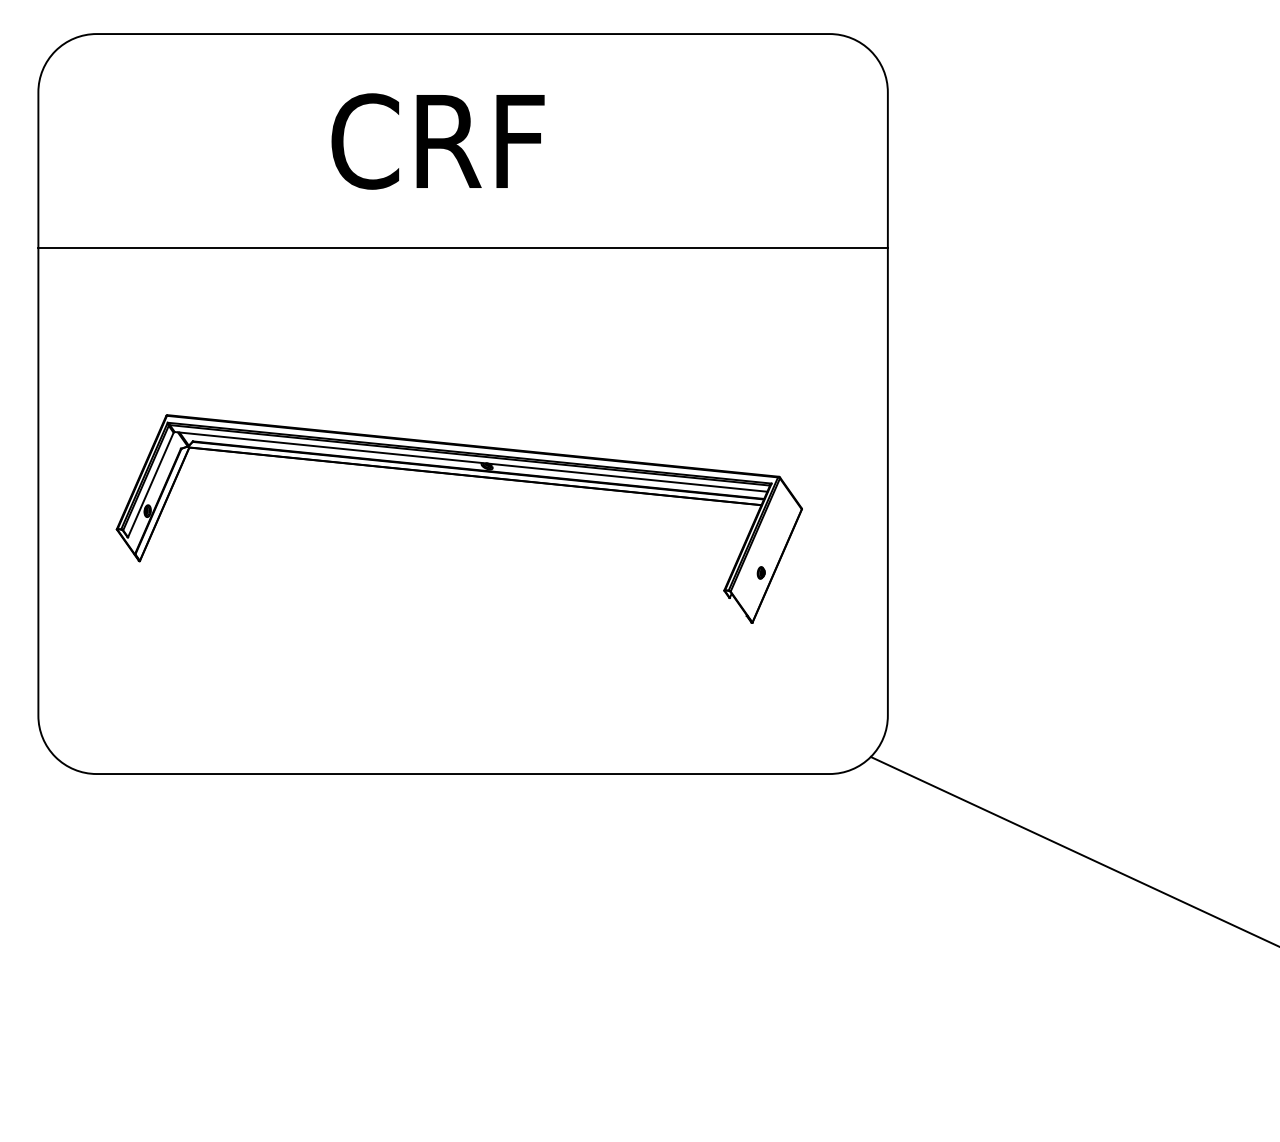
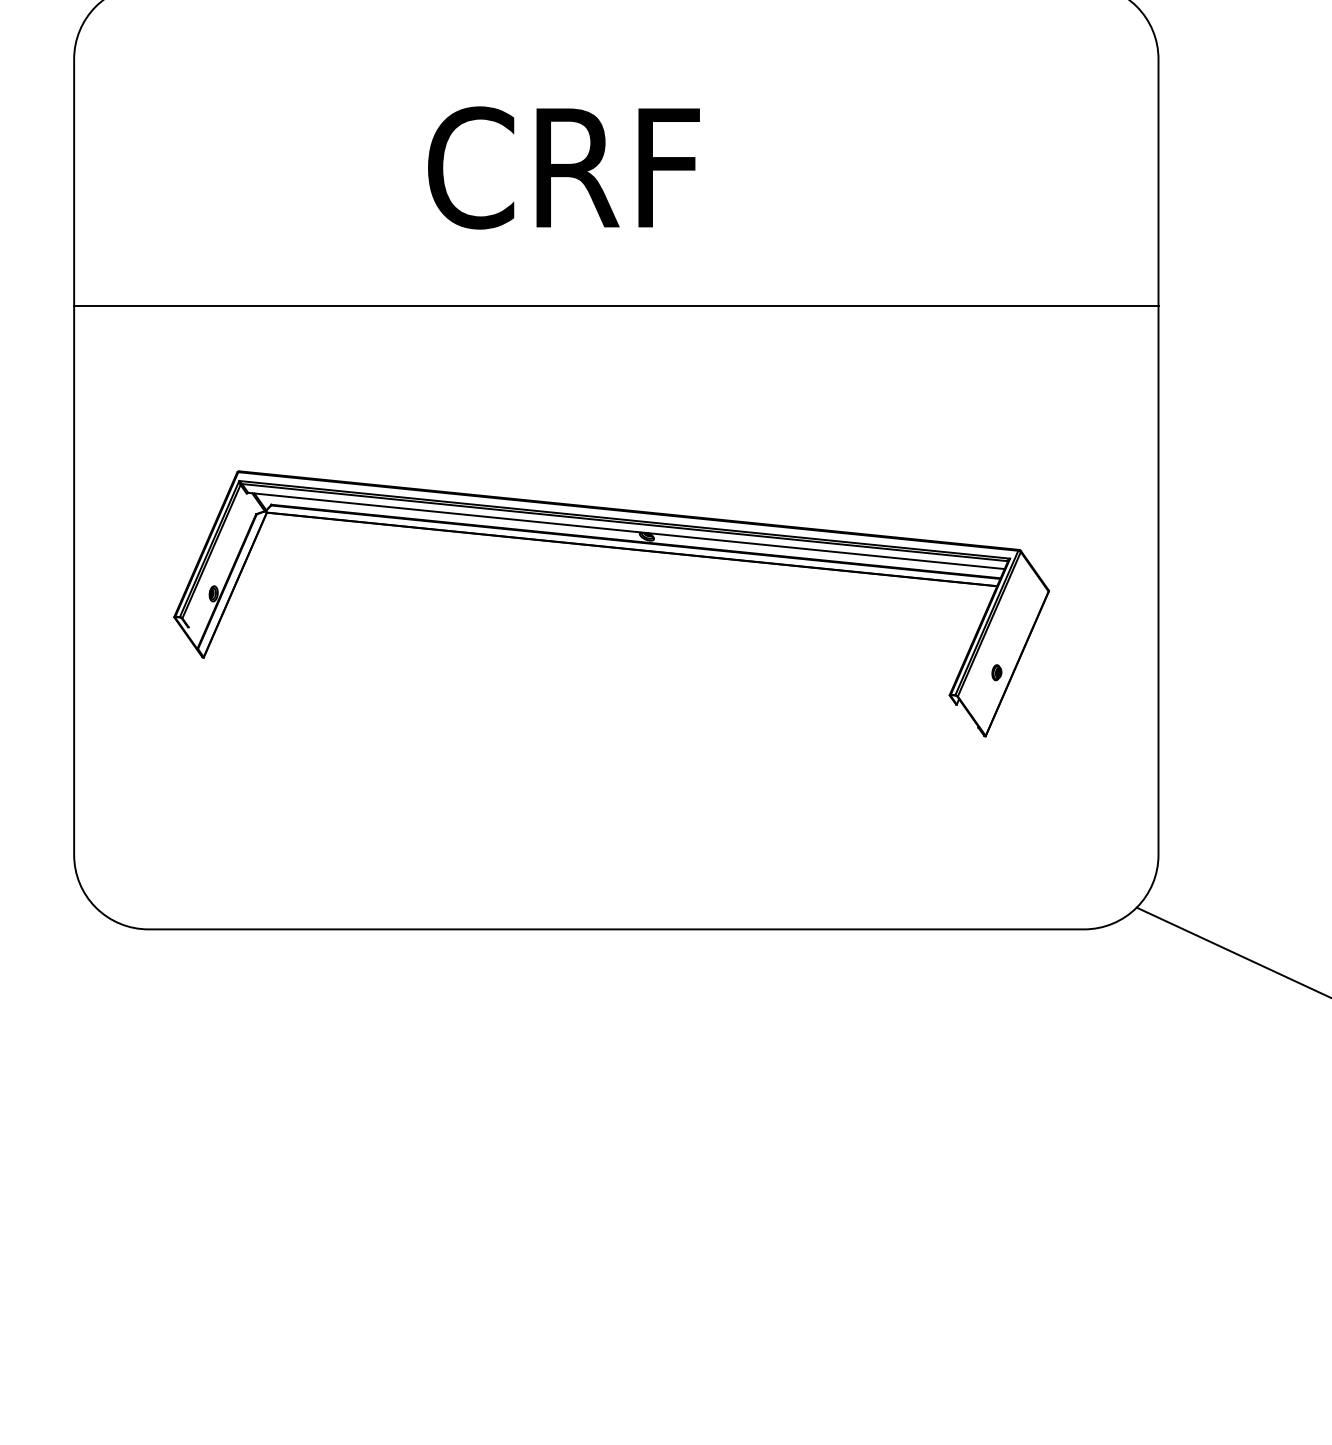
text: (437, 141) -> (563, 167), moved
line: (462, 247) -> (615, 305), moved
line: (150, 484) -> (217, 559), removed

